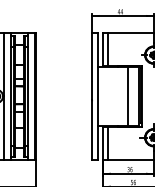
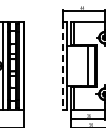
line: (91, 97) -> (62, 66), solid -> dashed

